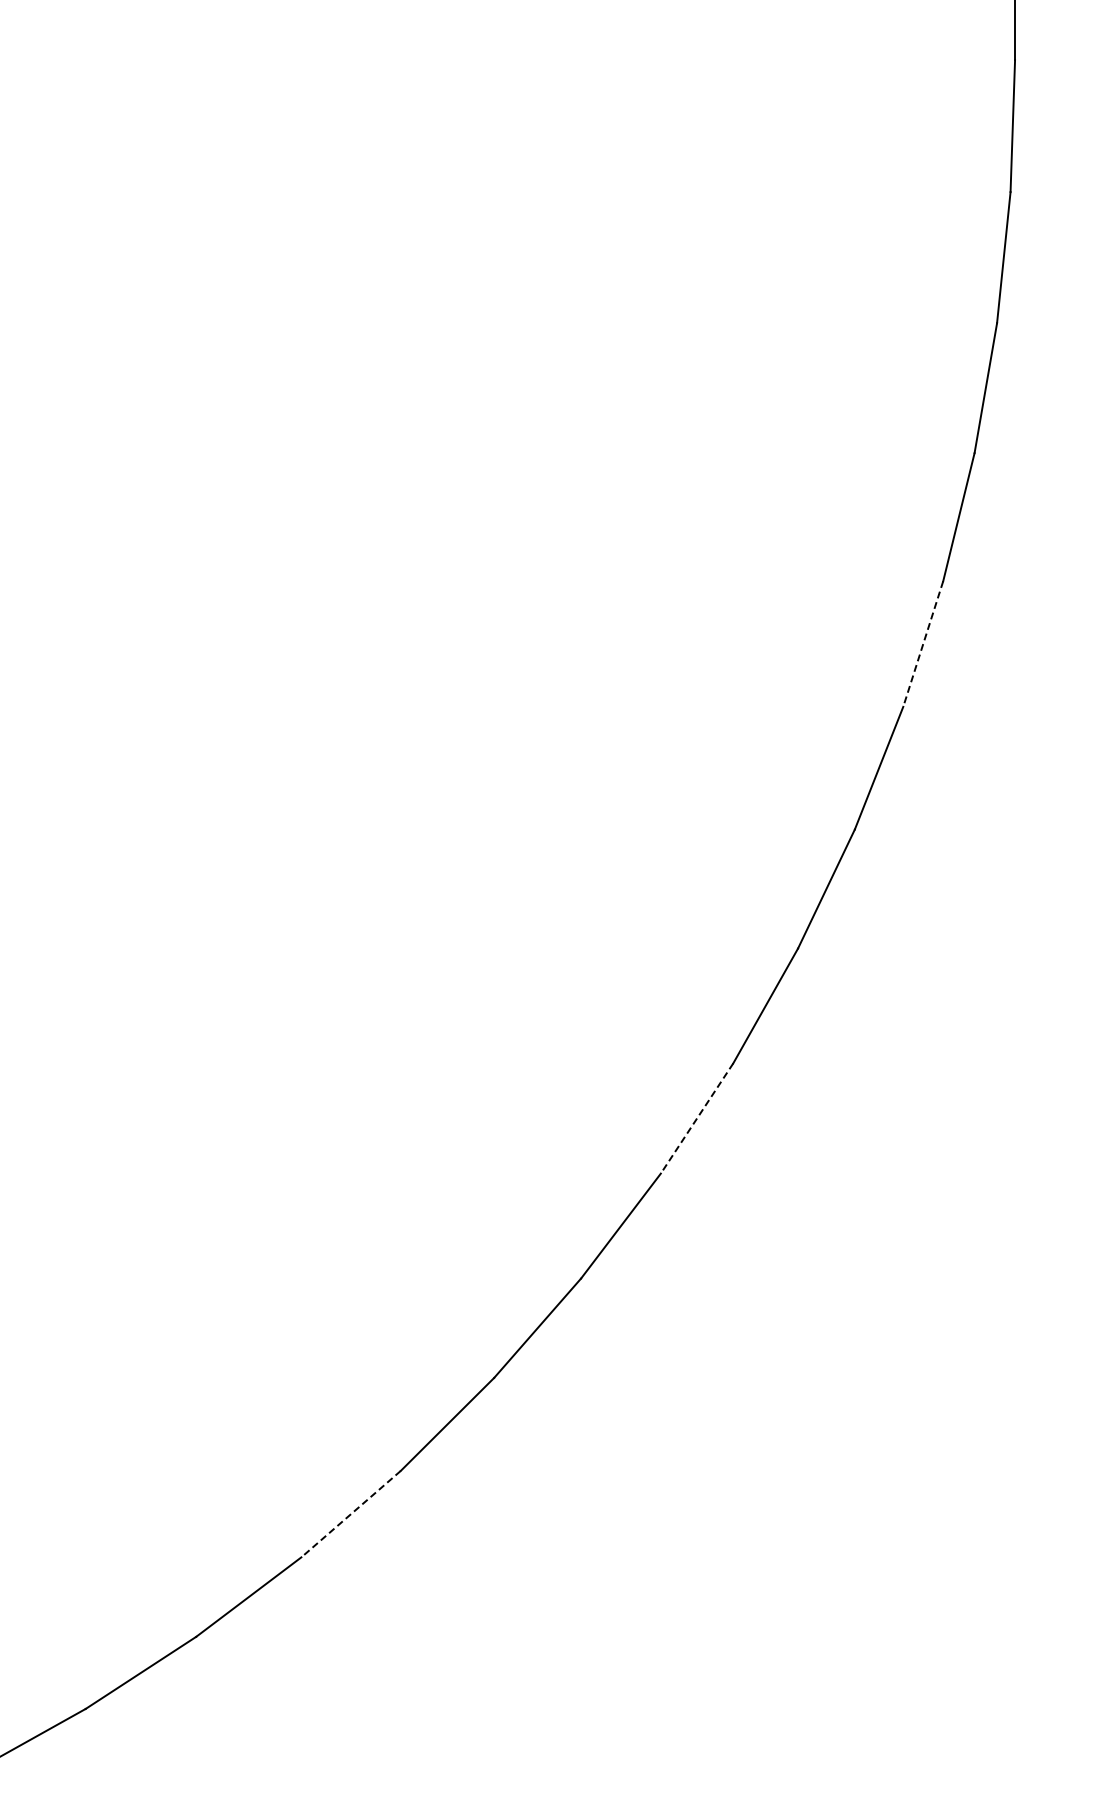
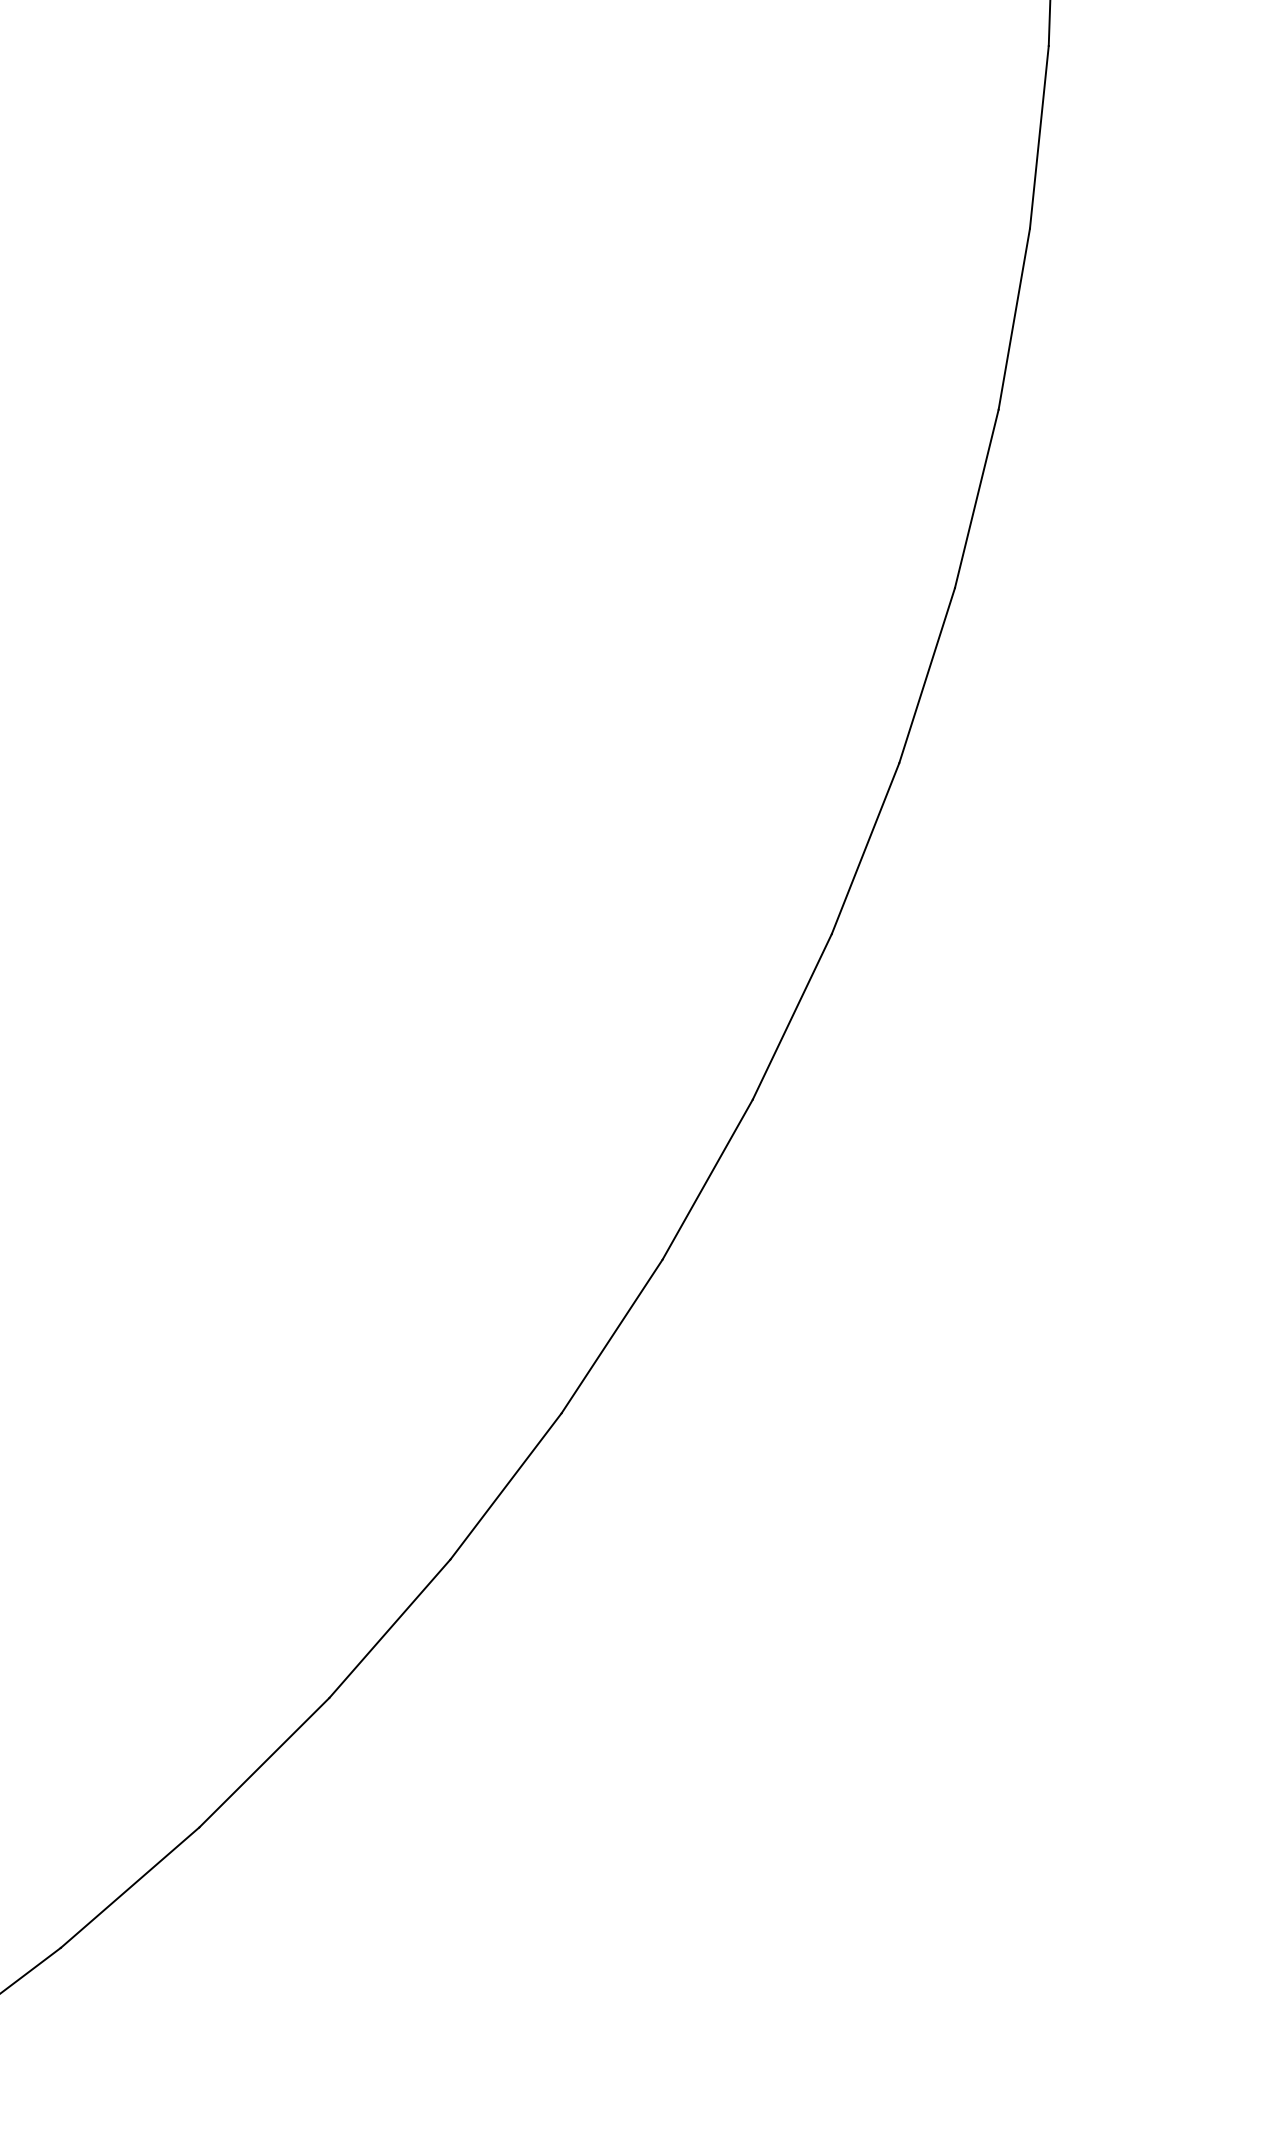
line: (923, 644) -> (927, 676), dashed -> solid
line: (697, 1118) -> (612, 1336), dashed -> solid
line: (351, 1514) -> (130, 1888), dashed -> solid

